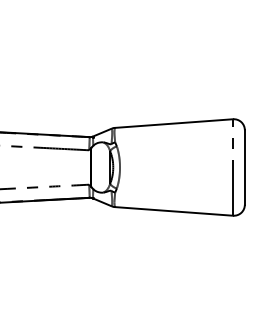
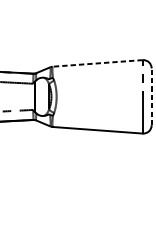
line: (173, 123) -> (97, 63), solid -> dashed
line: (244, 167) -> (151, 96), solid -> dashed

